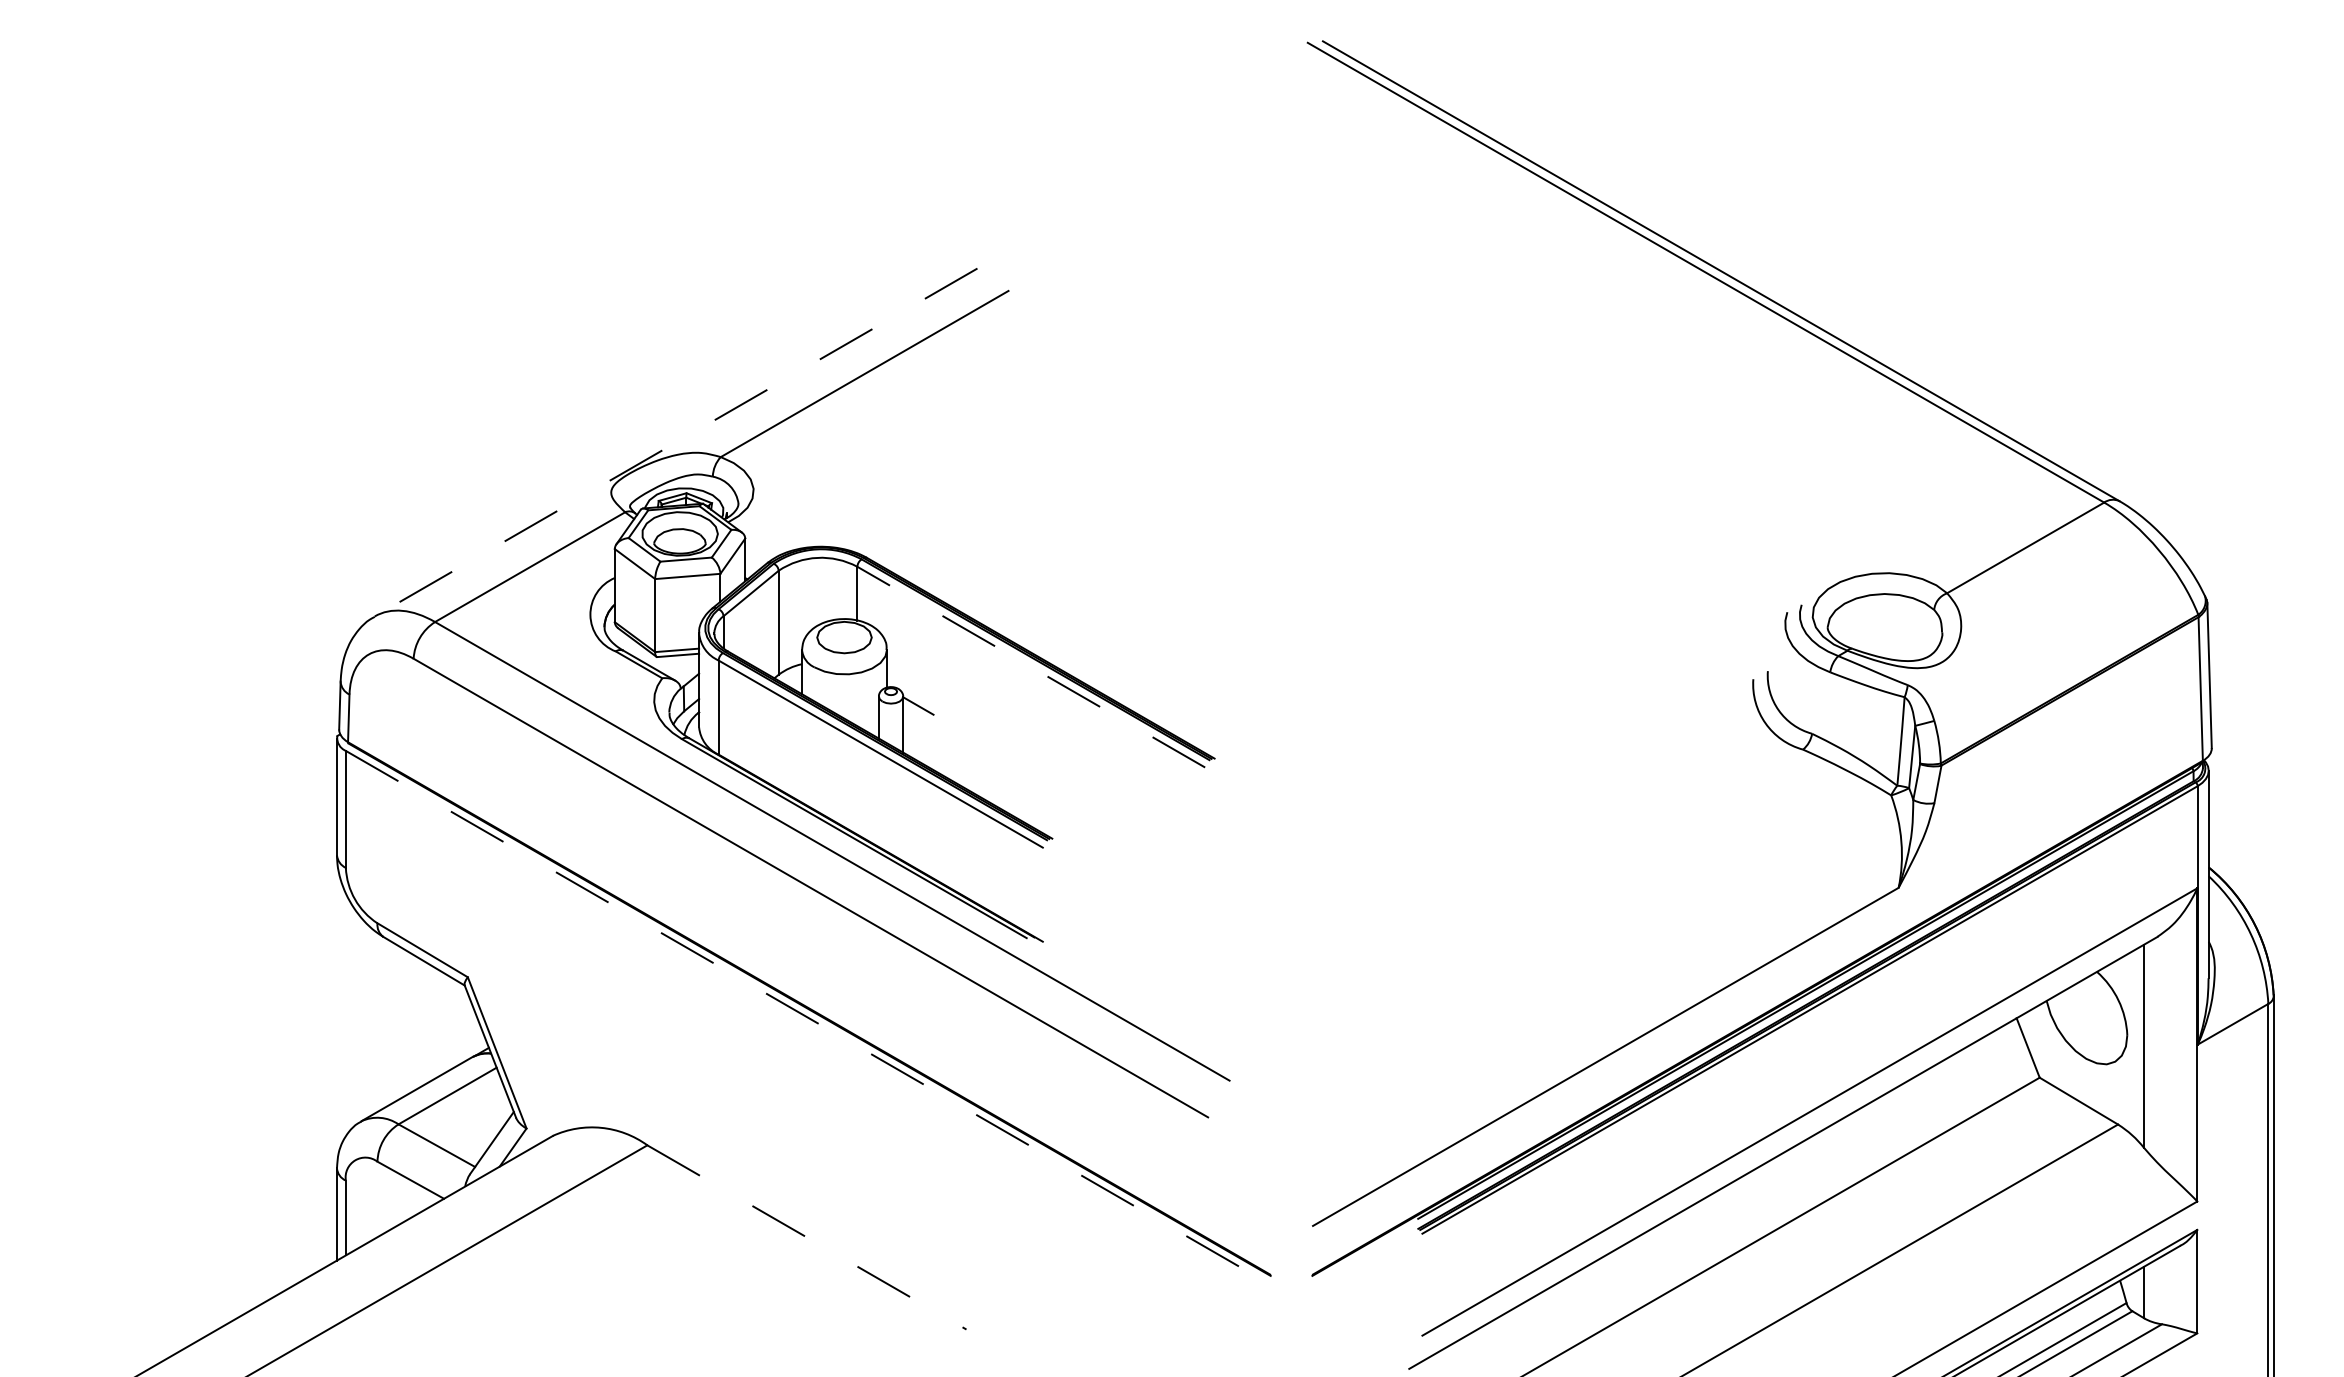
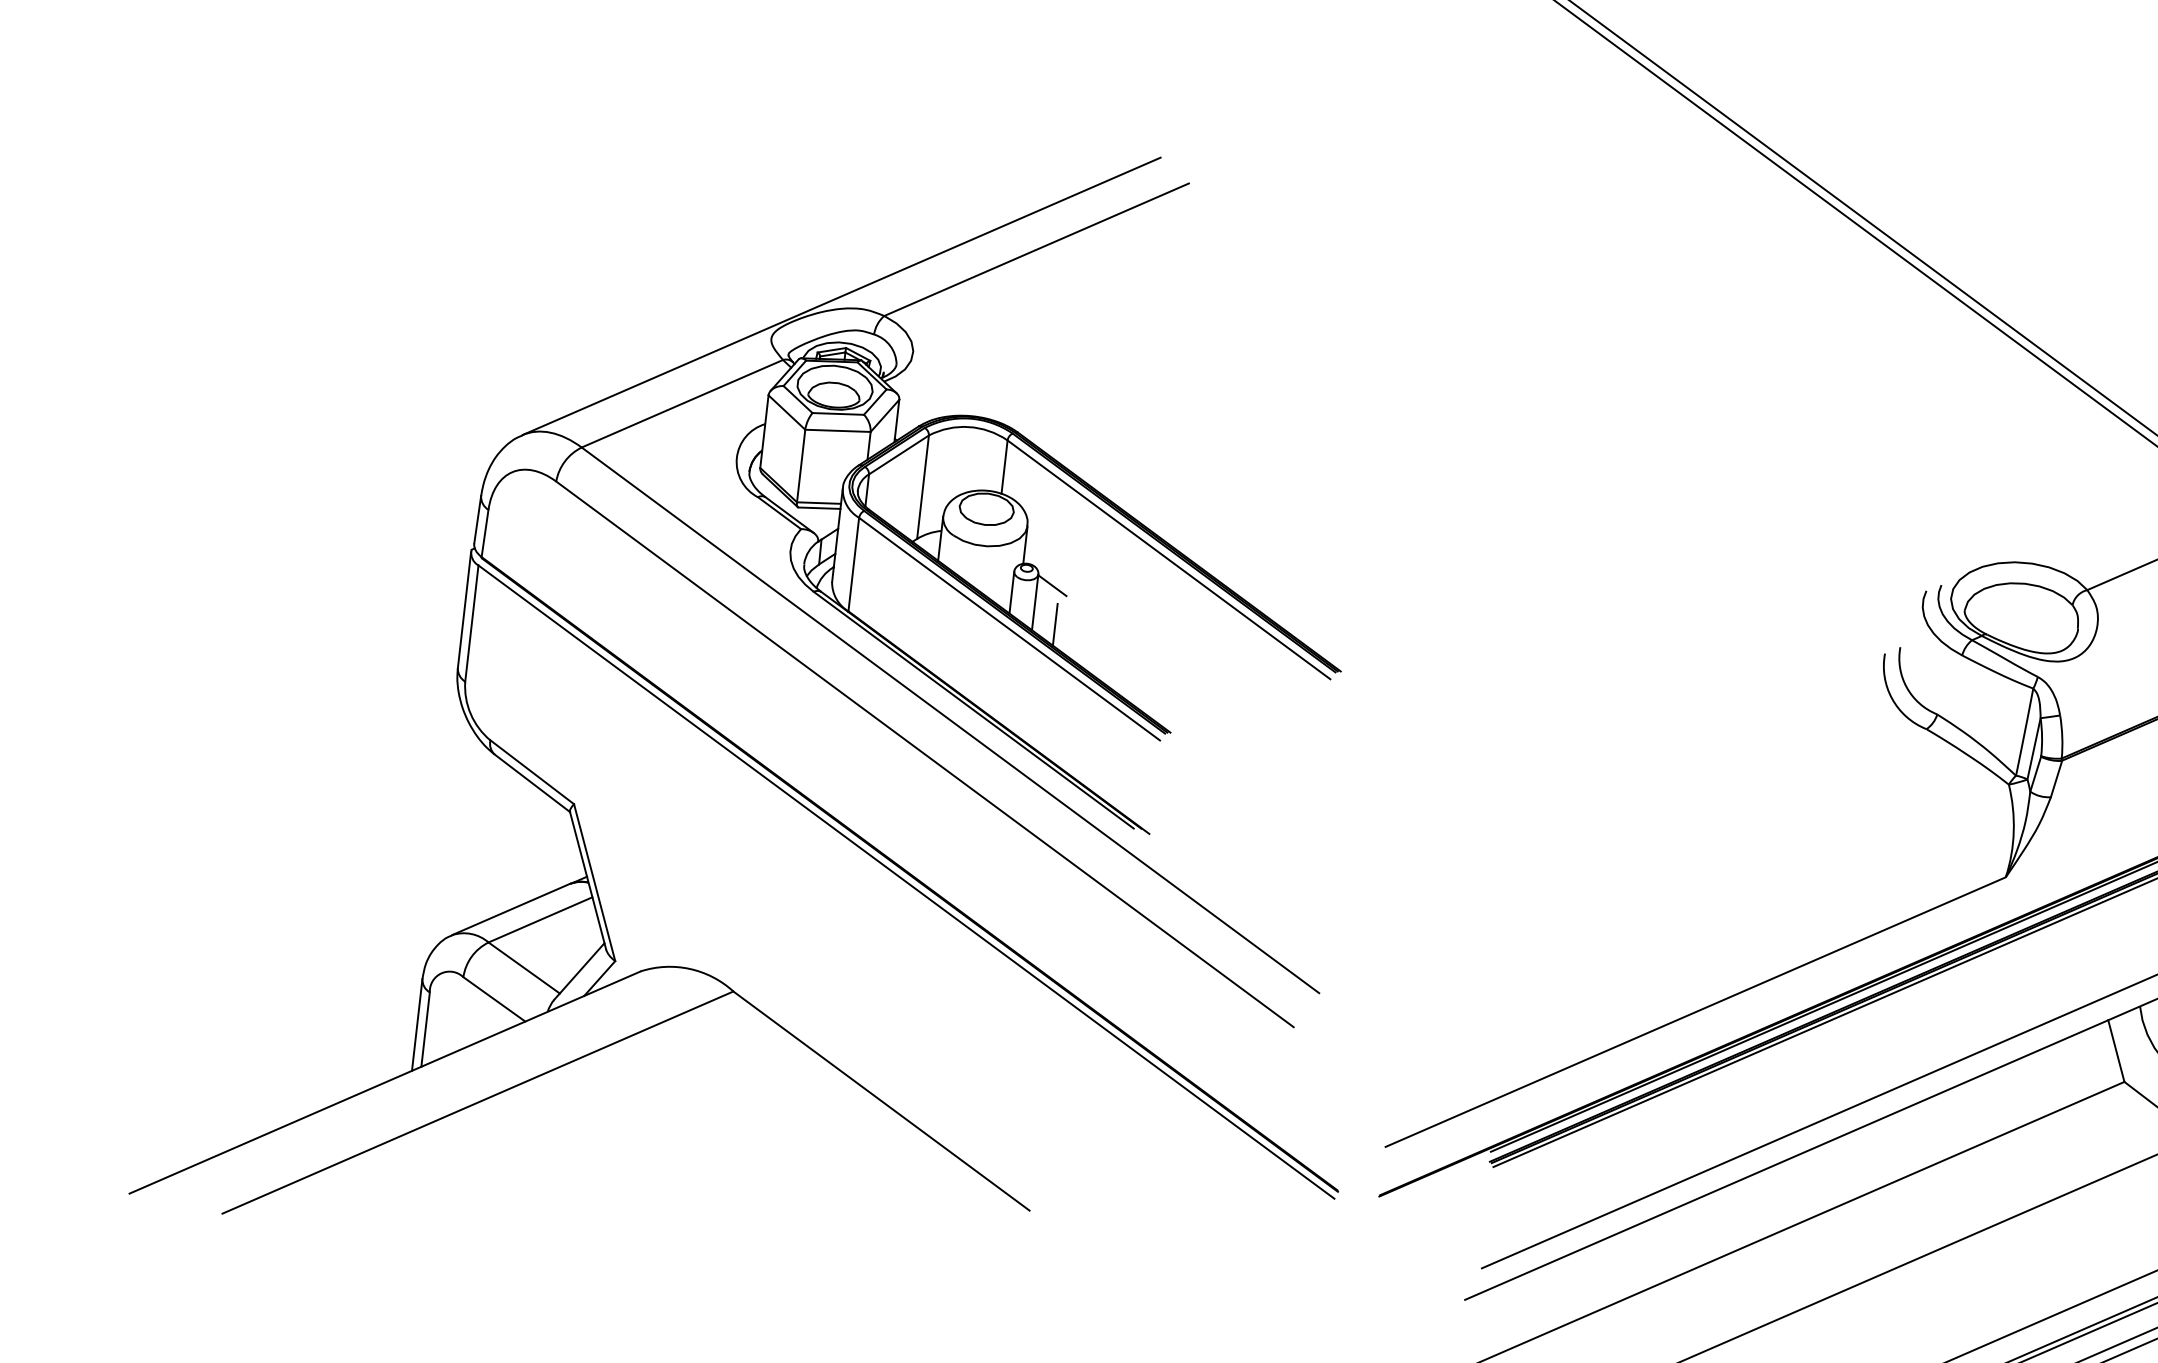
line: (676, 442) -> (841, 296), dashed -> solid
line: (1031, 667) -> (1169, 560), dashed -> solid
line: (925, 744) -> (1055, 624), added
line: (807, 1017) -> (906, 882), dashed -> solid
line: (807, 1237) -> (882, 1101), dashed -> solid

